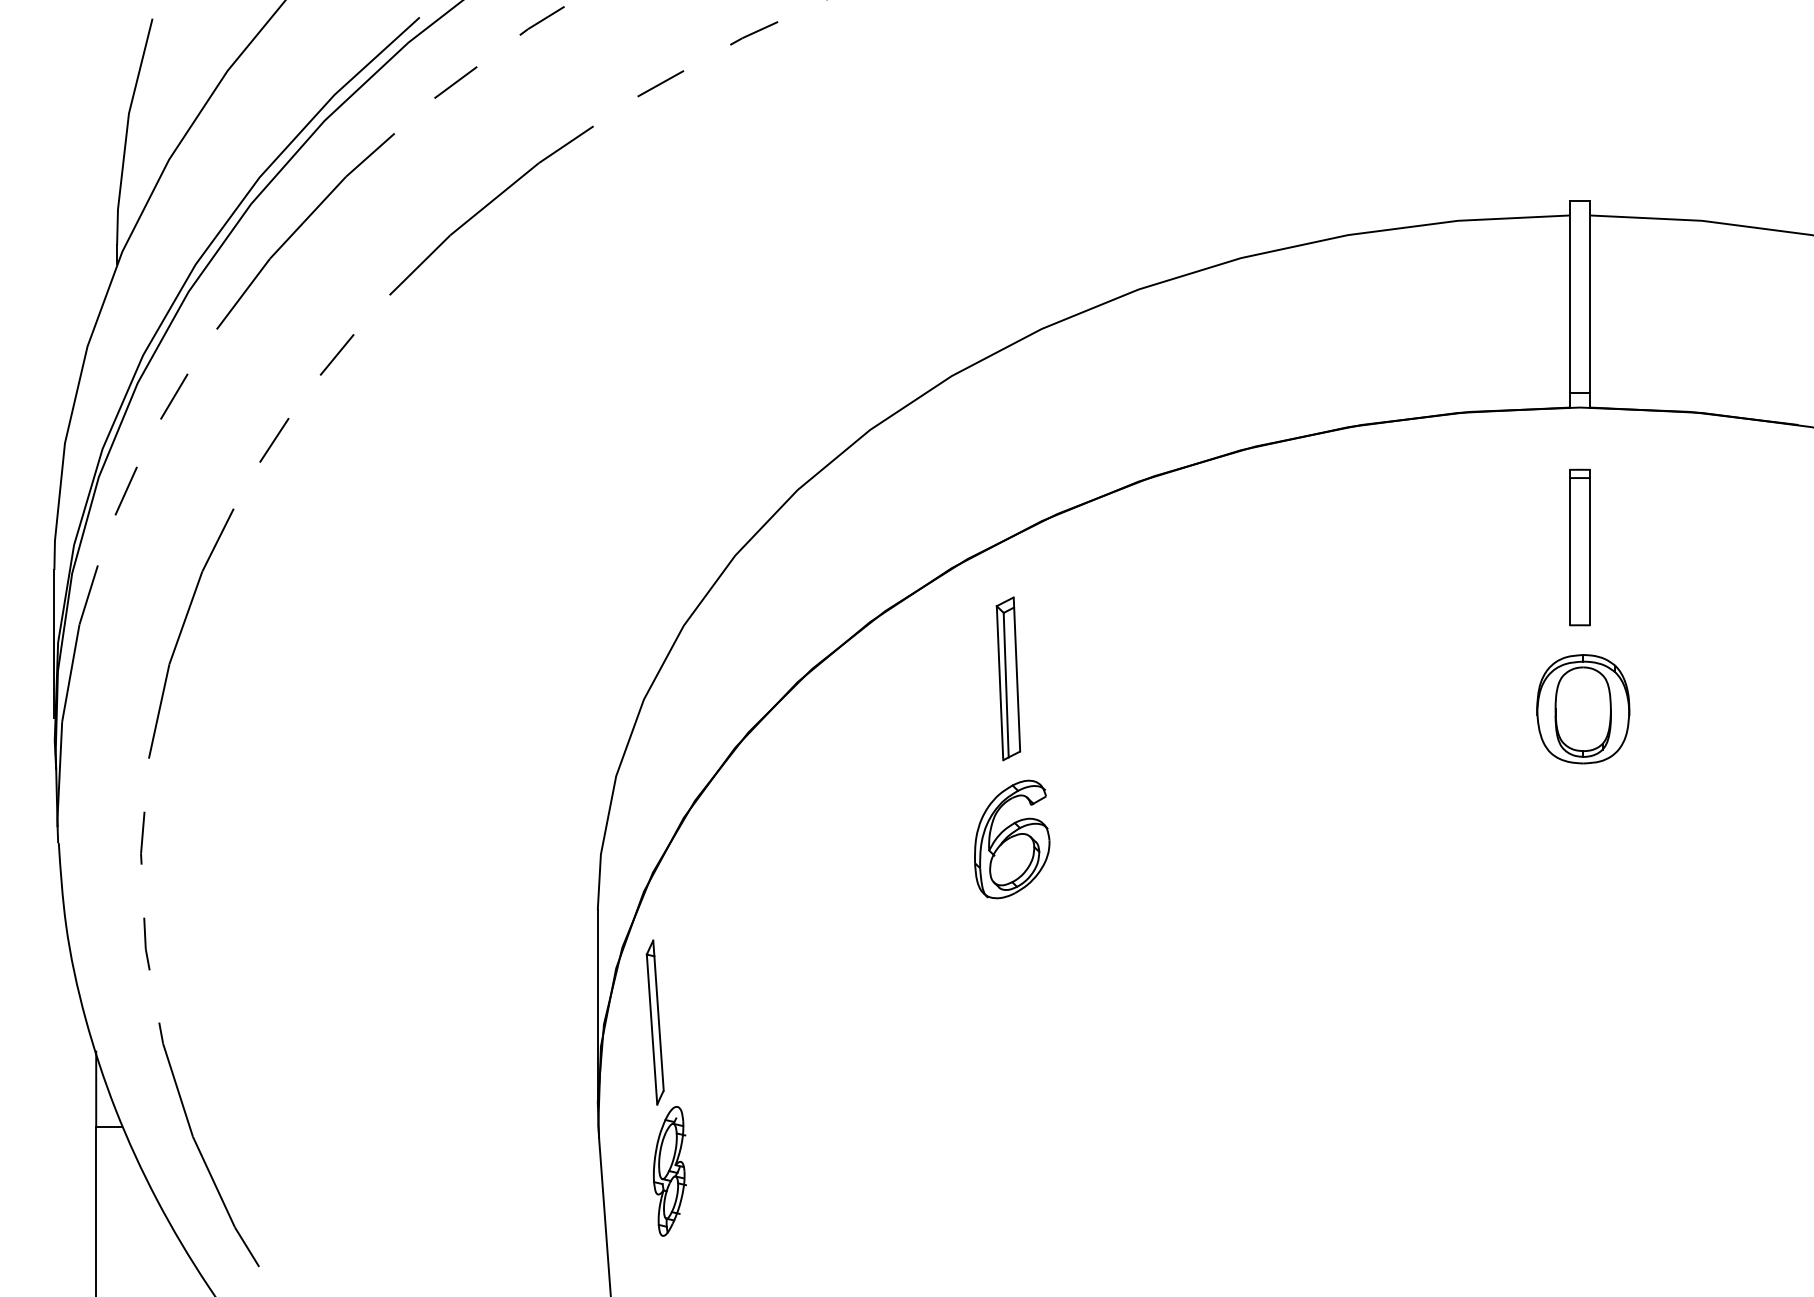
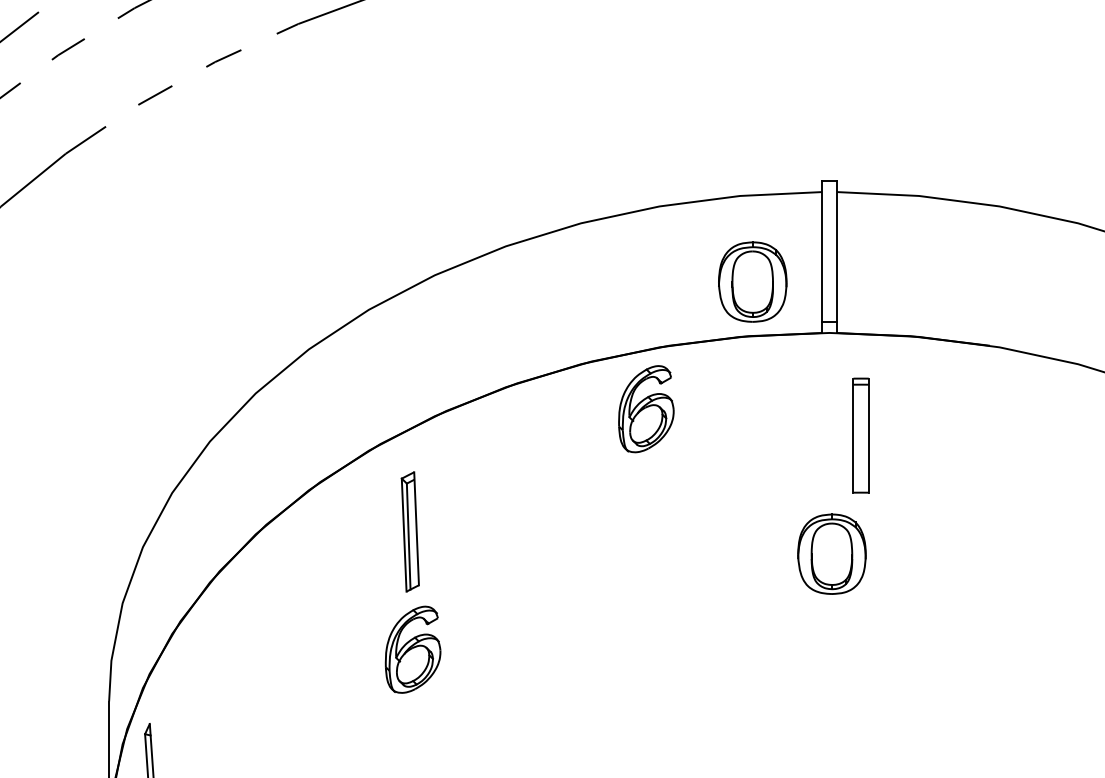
part: (1475, 338) -> (752, 282), added
part: (1330, 511) -> (646, 409), added
part: (1579, 547) -> (860, 435), moved

